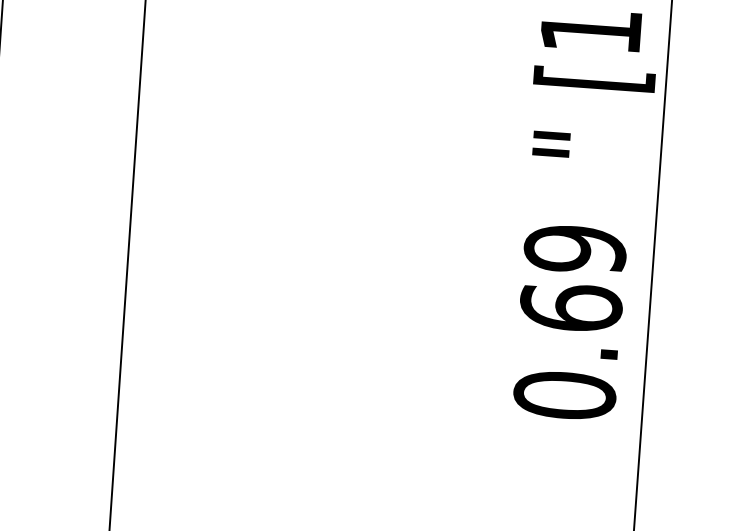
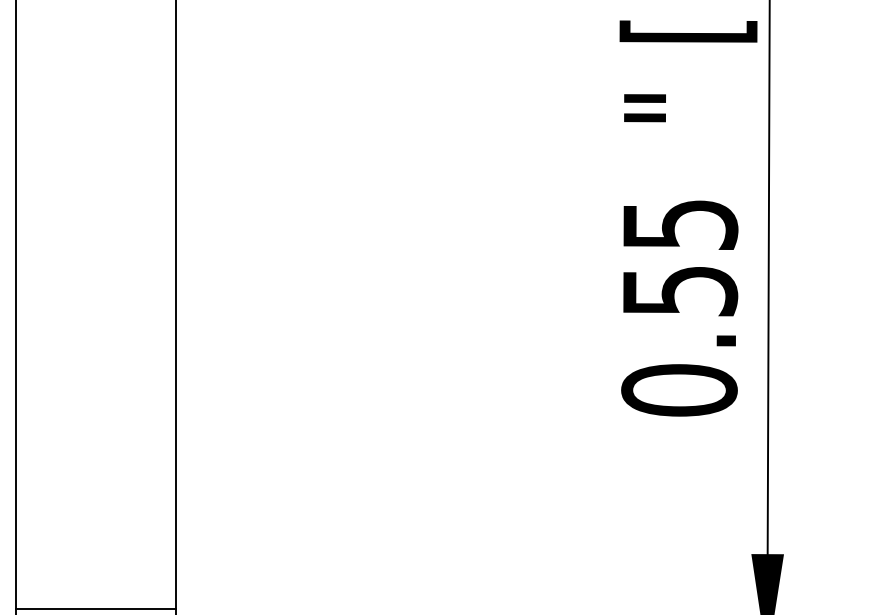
text: (572, 278) -> (679, 257), 0.69 -> 0.55

